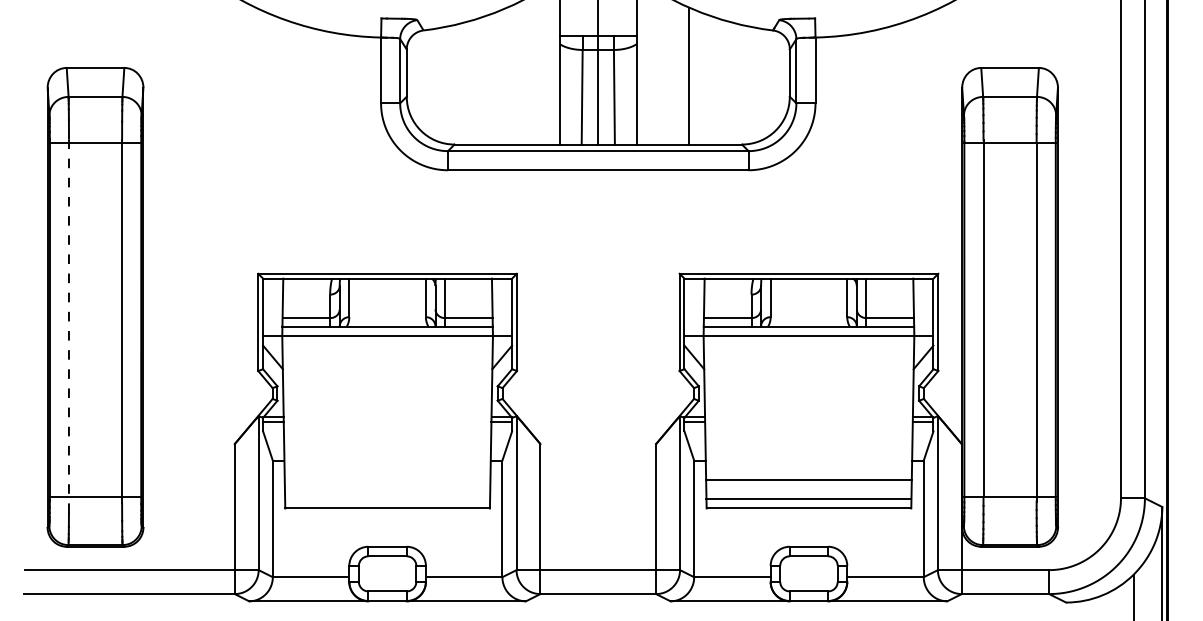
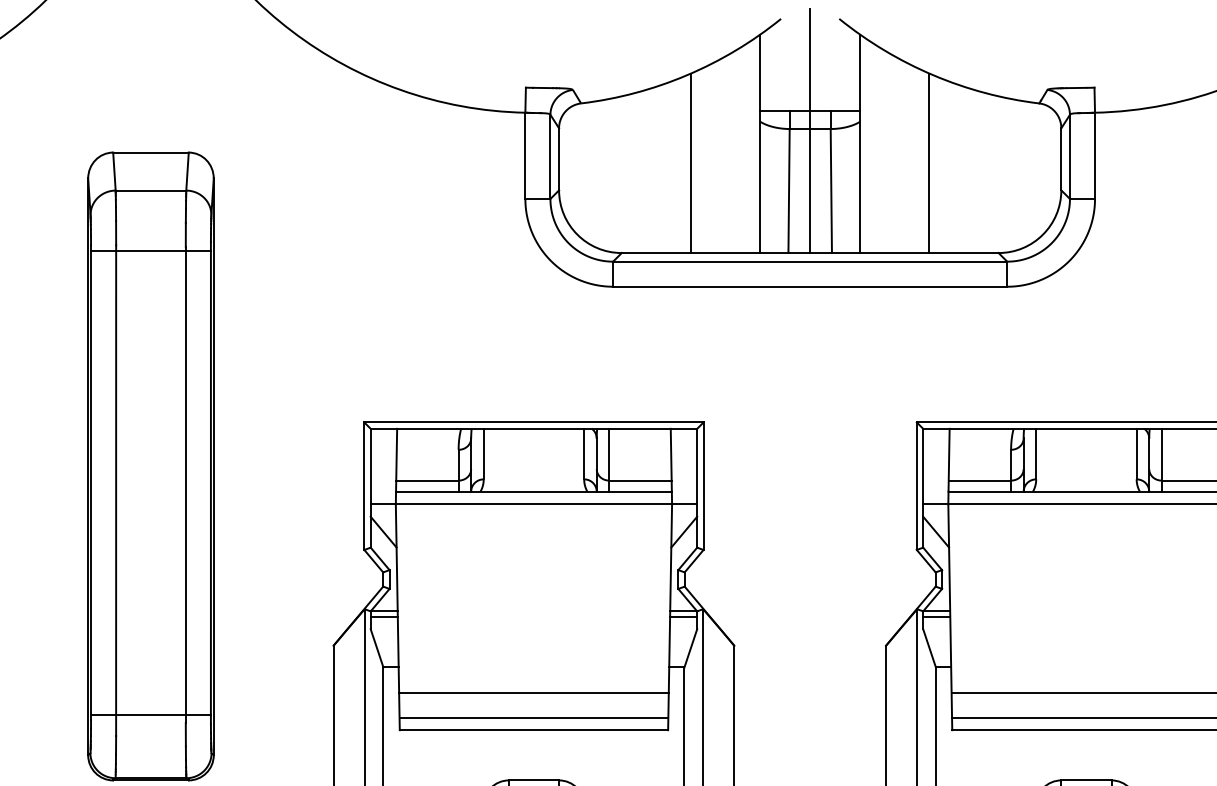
line: (507, 75) -> (691, 162), added
line: (68, 325) -> (115, 490), dashed -> solid
line: (387, 479) -> (533, 692), added
line: (387, 498) -> (533, 717), added

